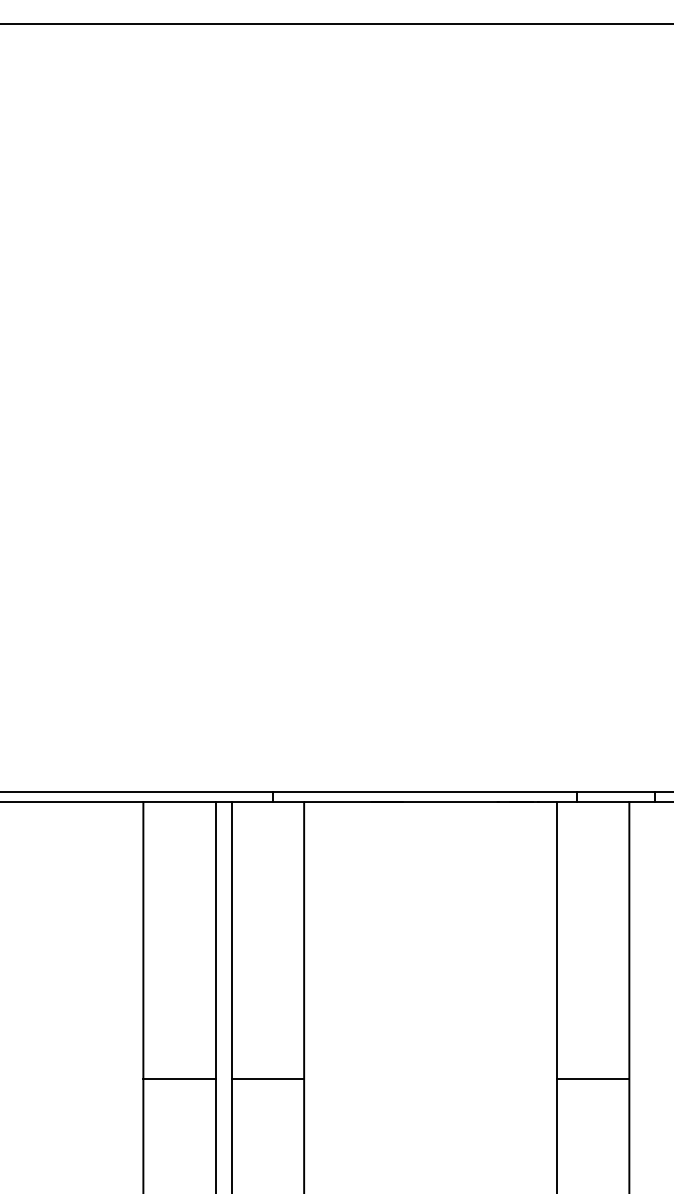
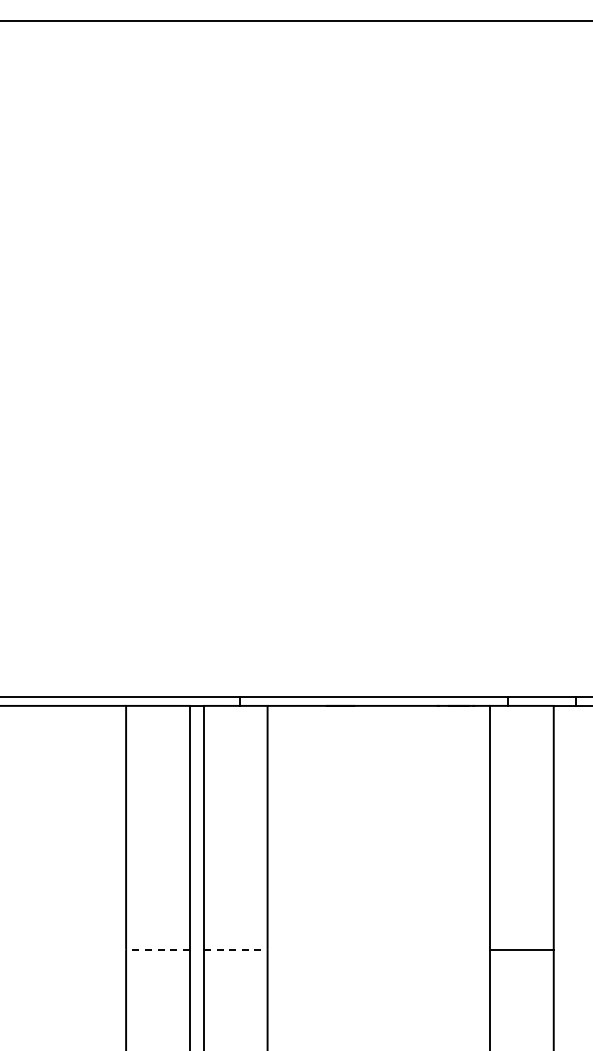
line: (179, 1078) -> (157, 949), solid -> dashed
line: (267, 1078) -> (235, 949), solid -> dashed

